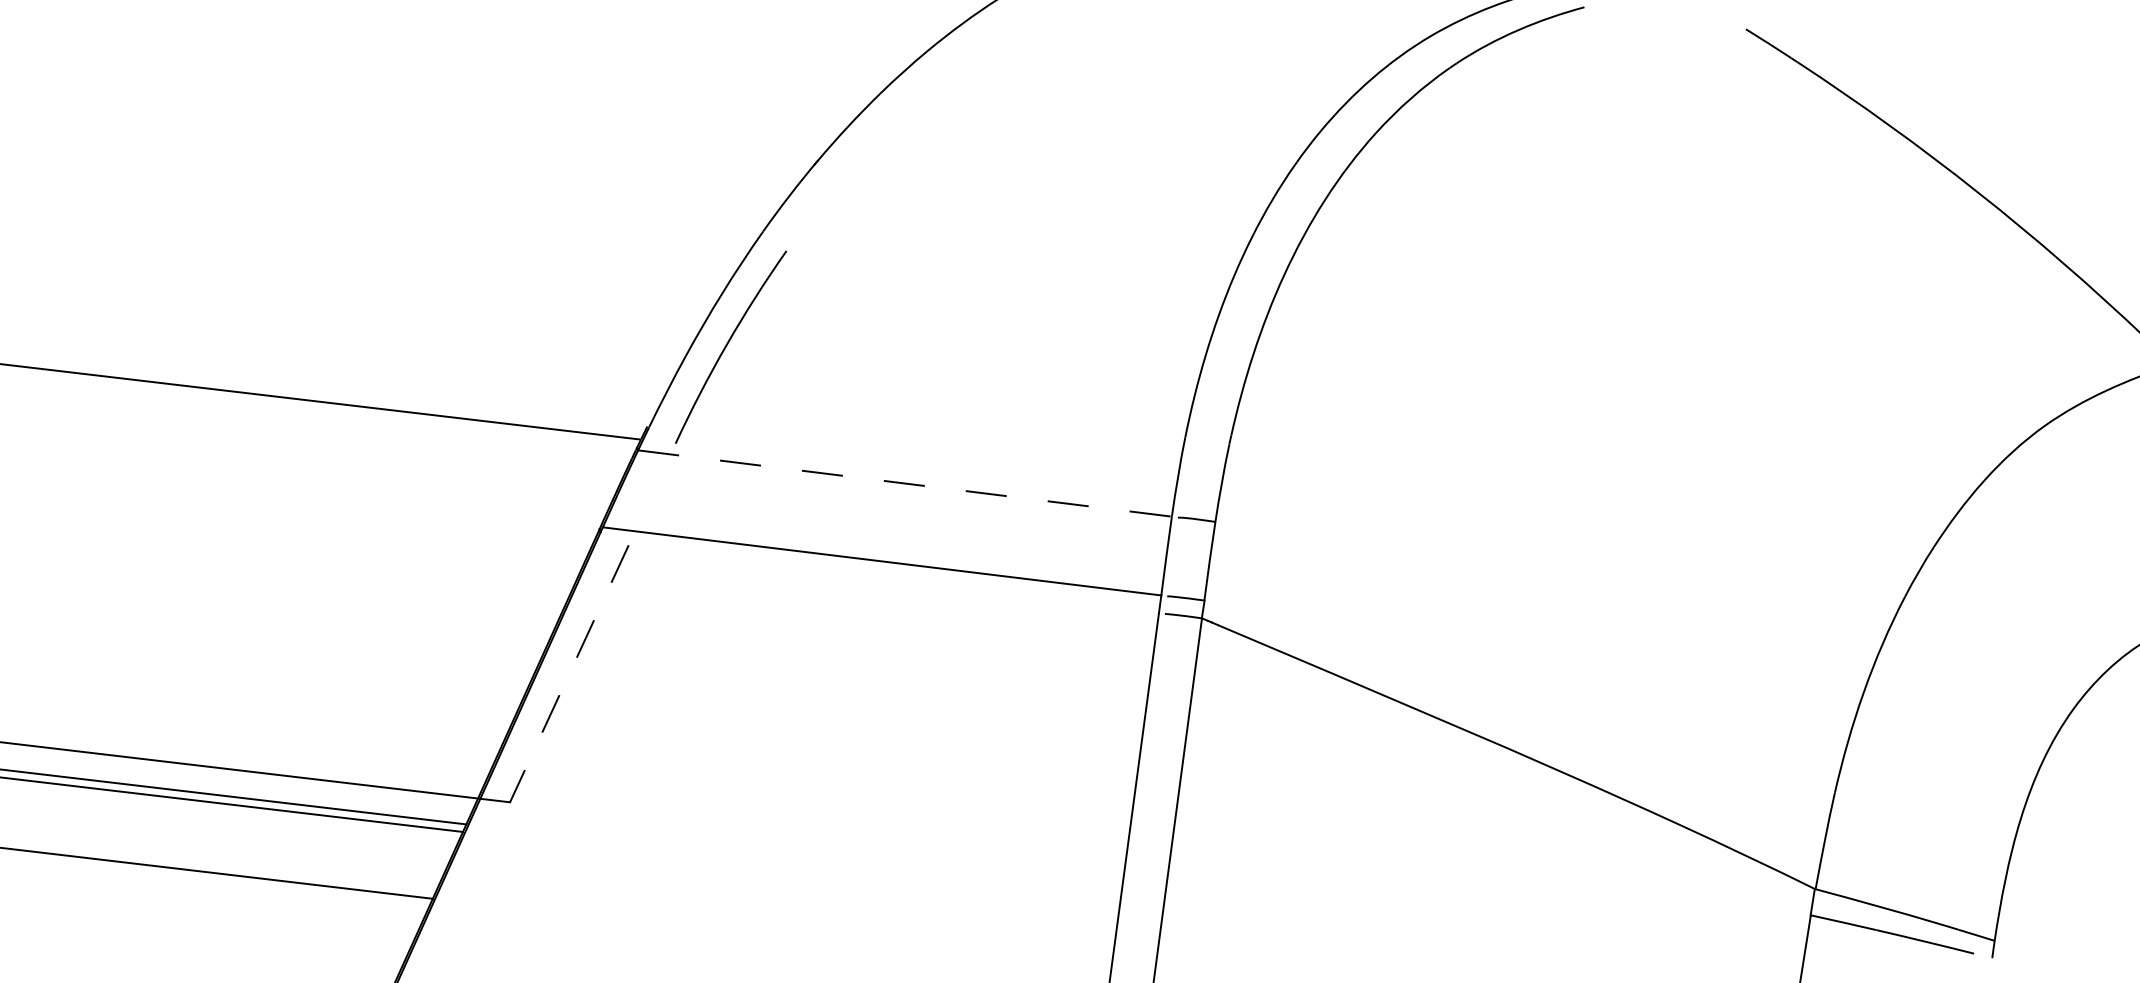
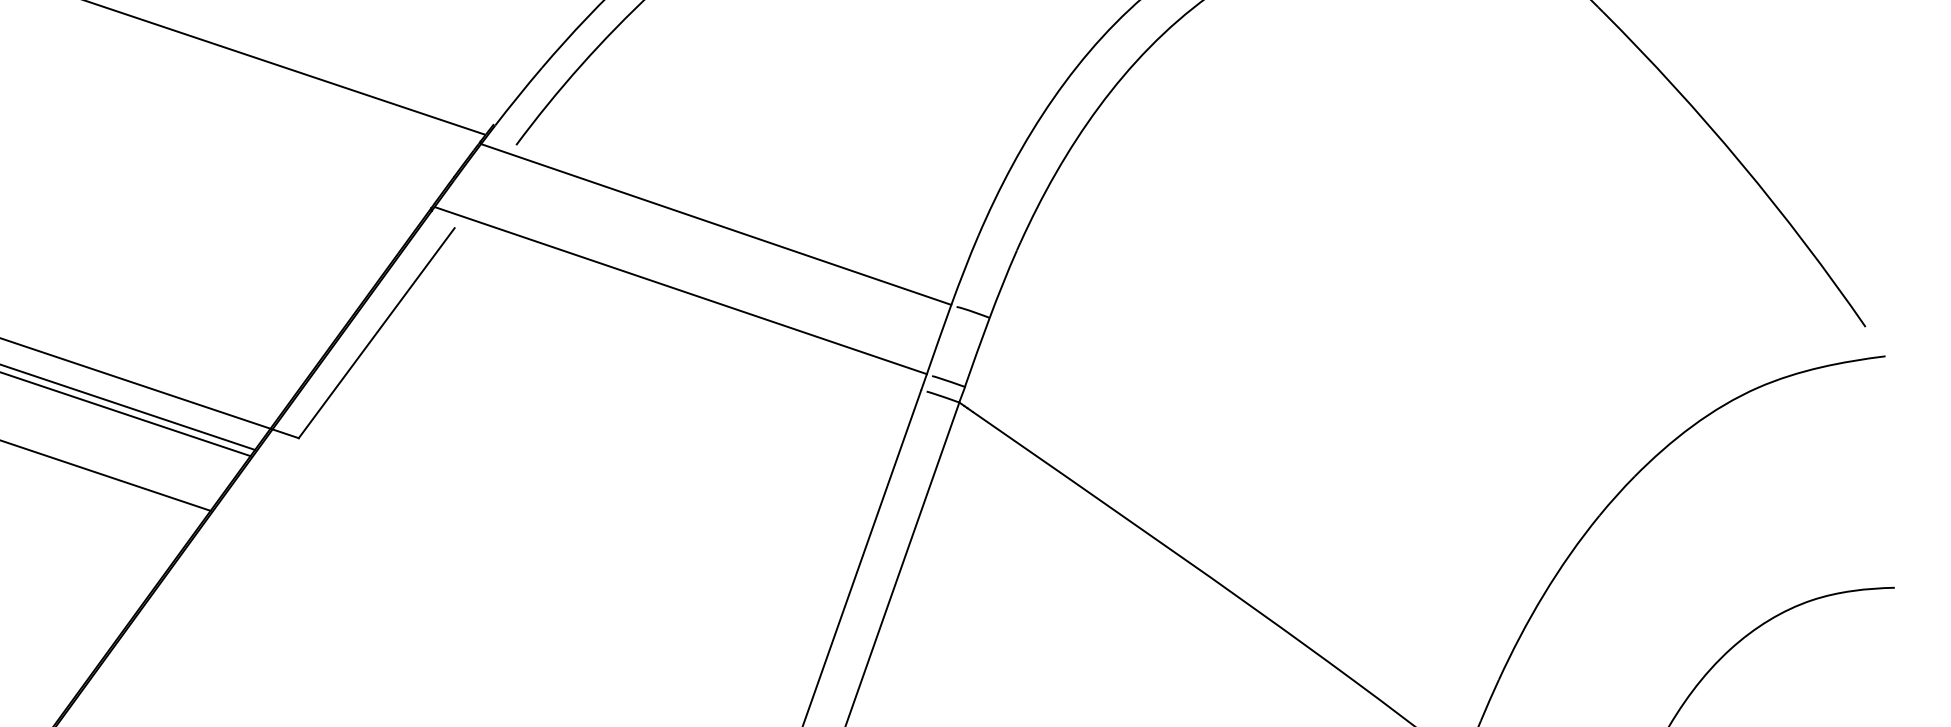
line: (905, 483) -> (716, 224), dashed -> solid
line: (569, 673) -> (376, 332), dashed -> solid

